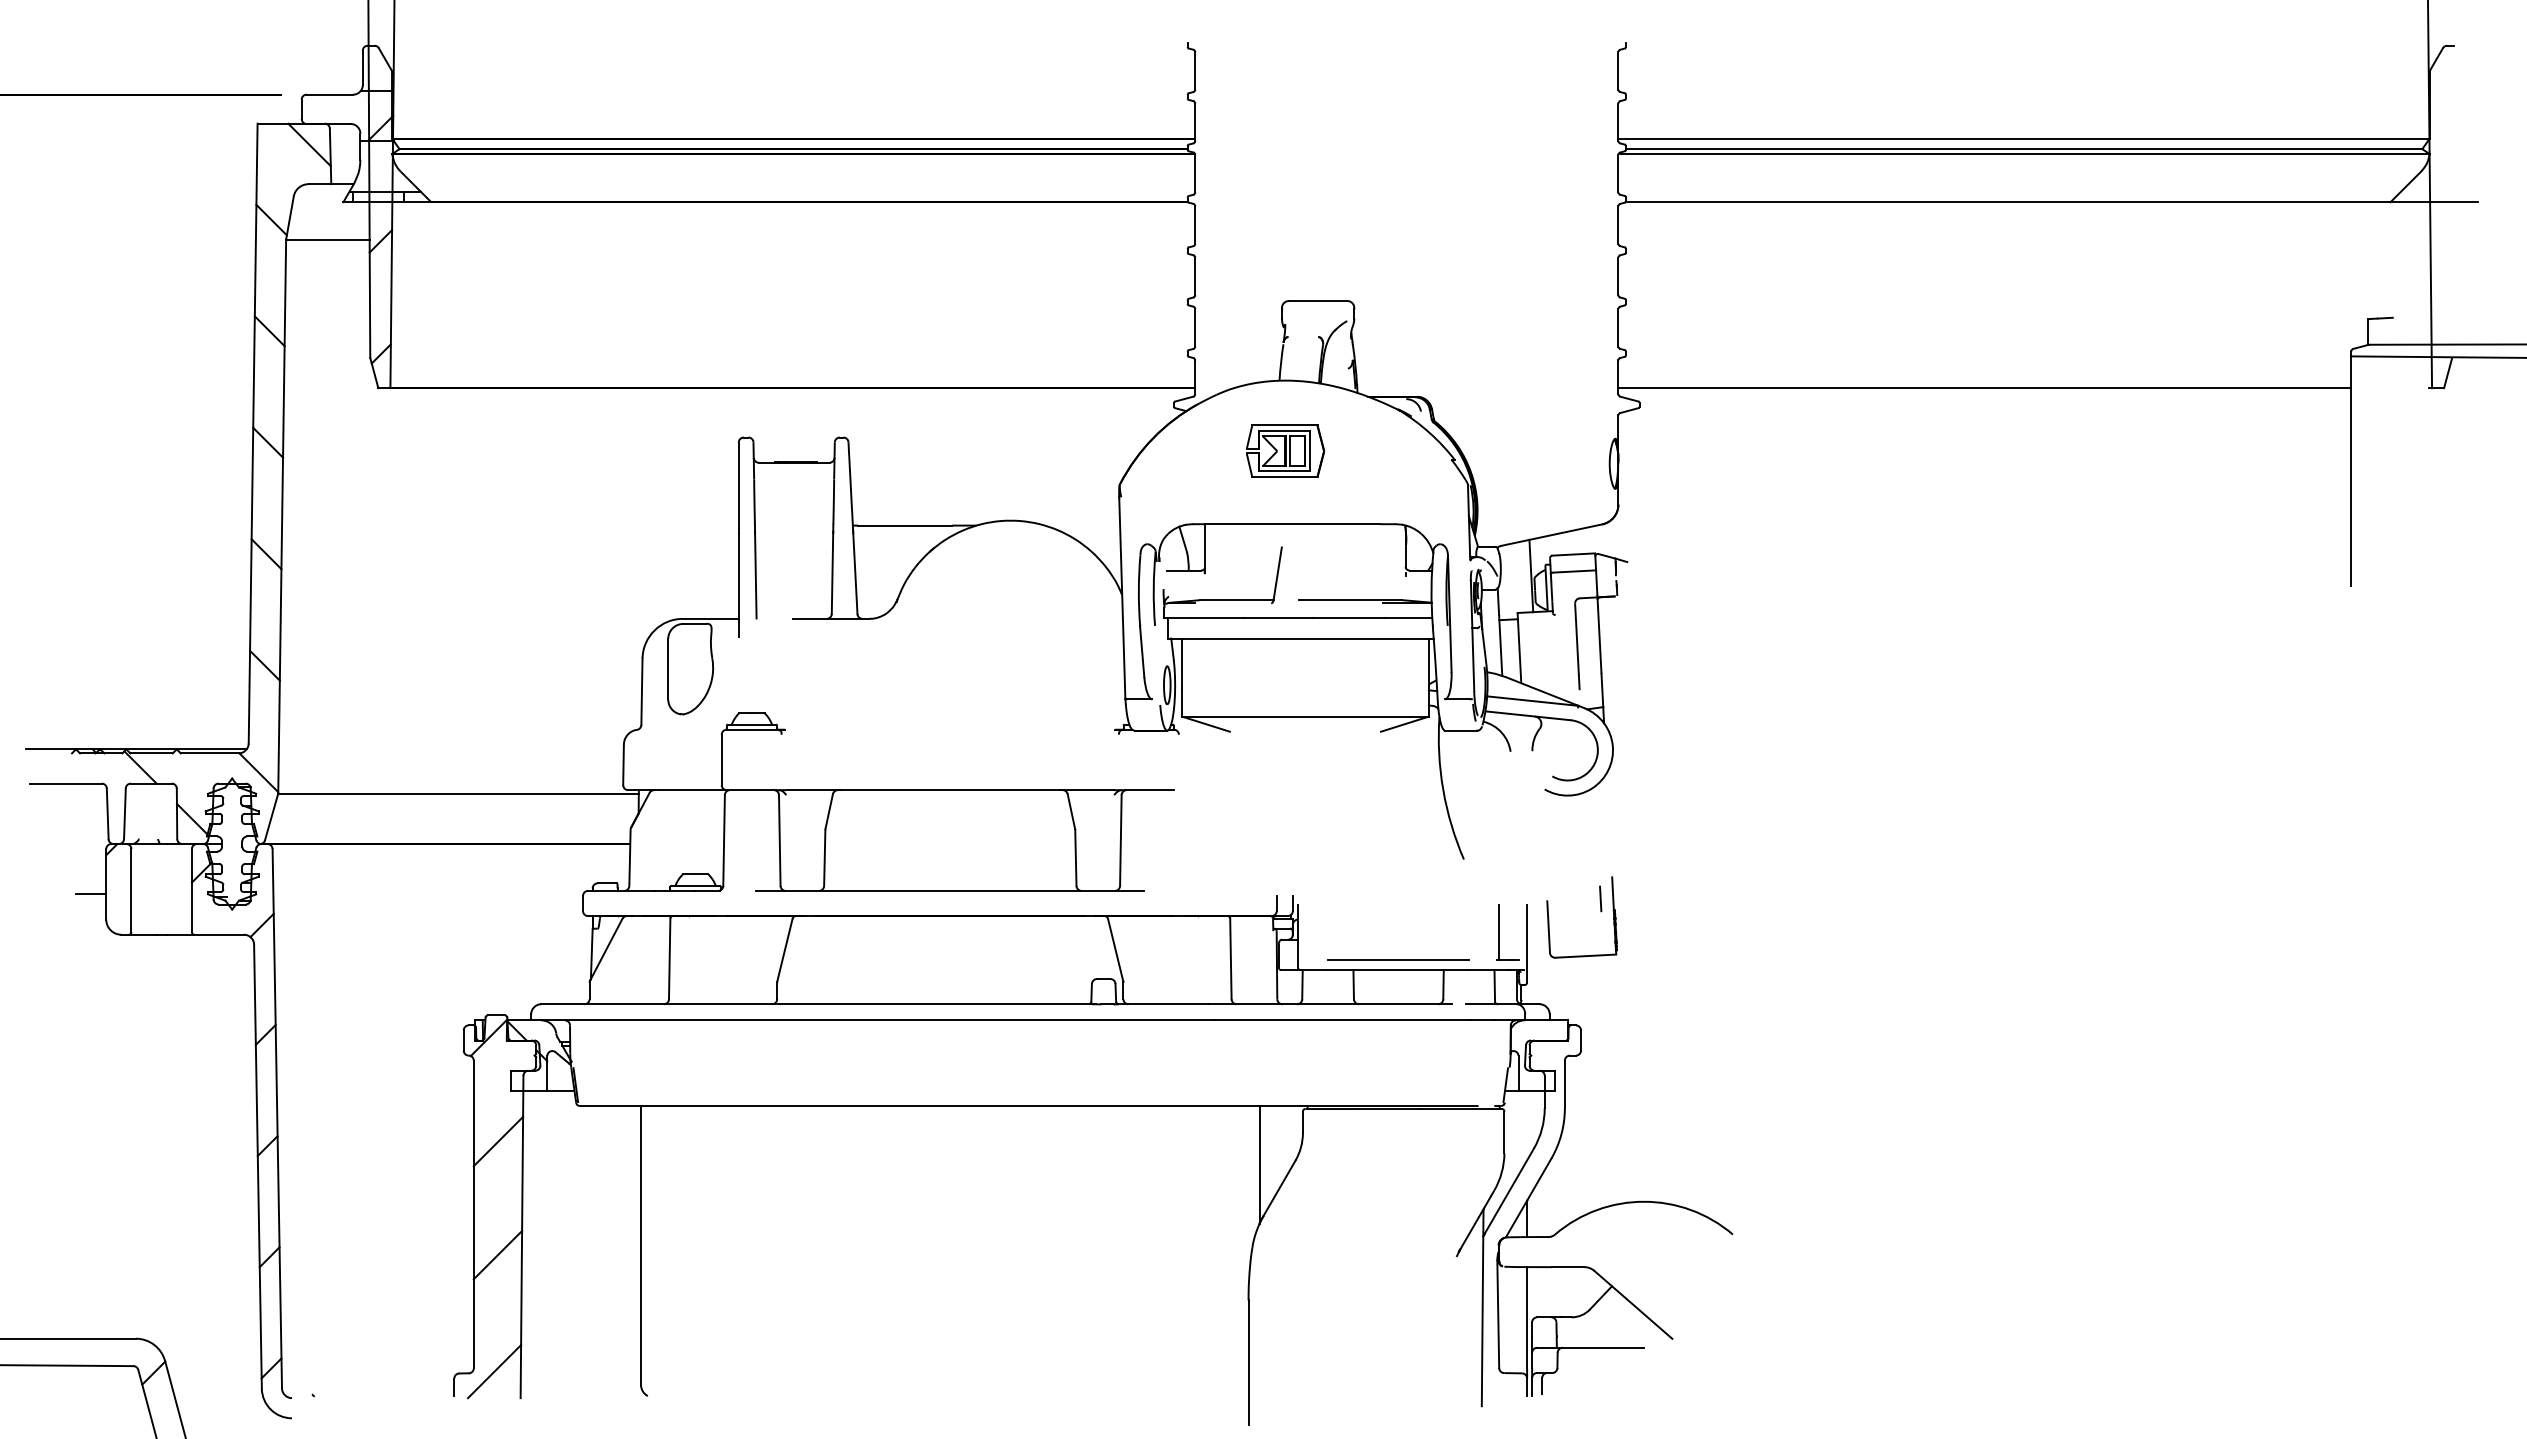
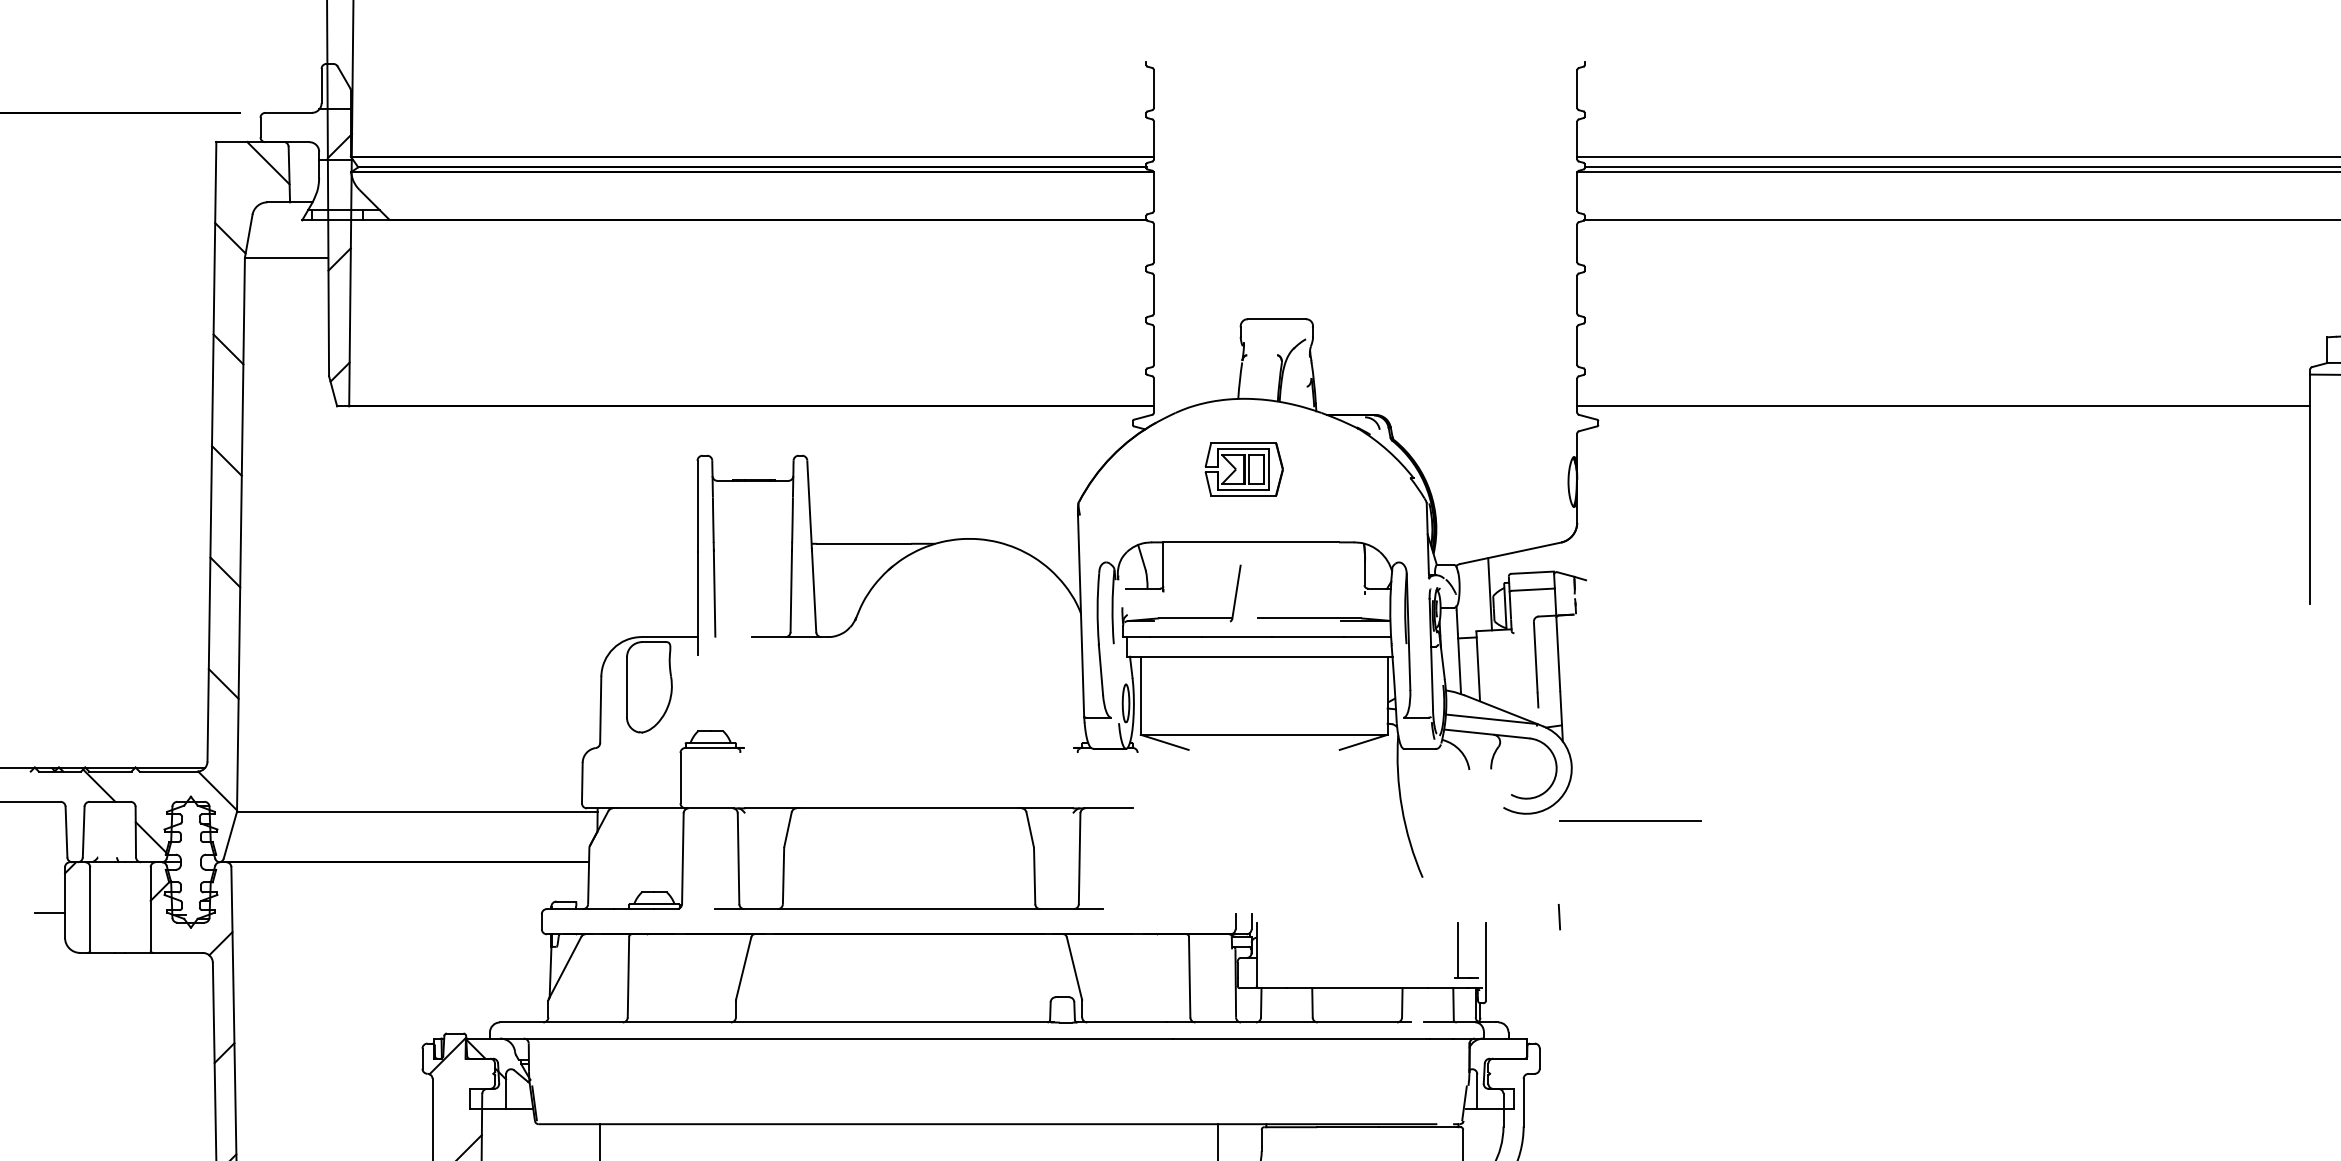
part: (1612, 910) -> (1571, 928), removed
line: (1398, 959) -> (1630, 820), moved

